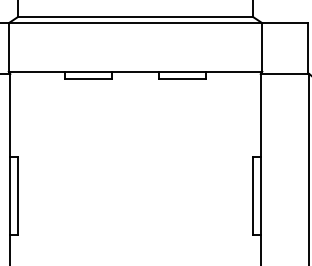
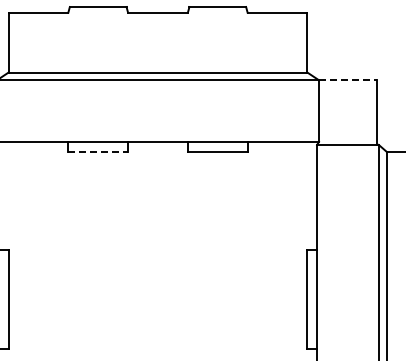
line: (284, 23) -> (347, 80), solid -> dashed
line: (88, 79) -> (98, 151), solid -> dashed

